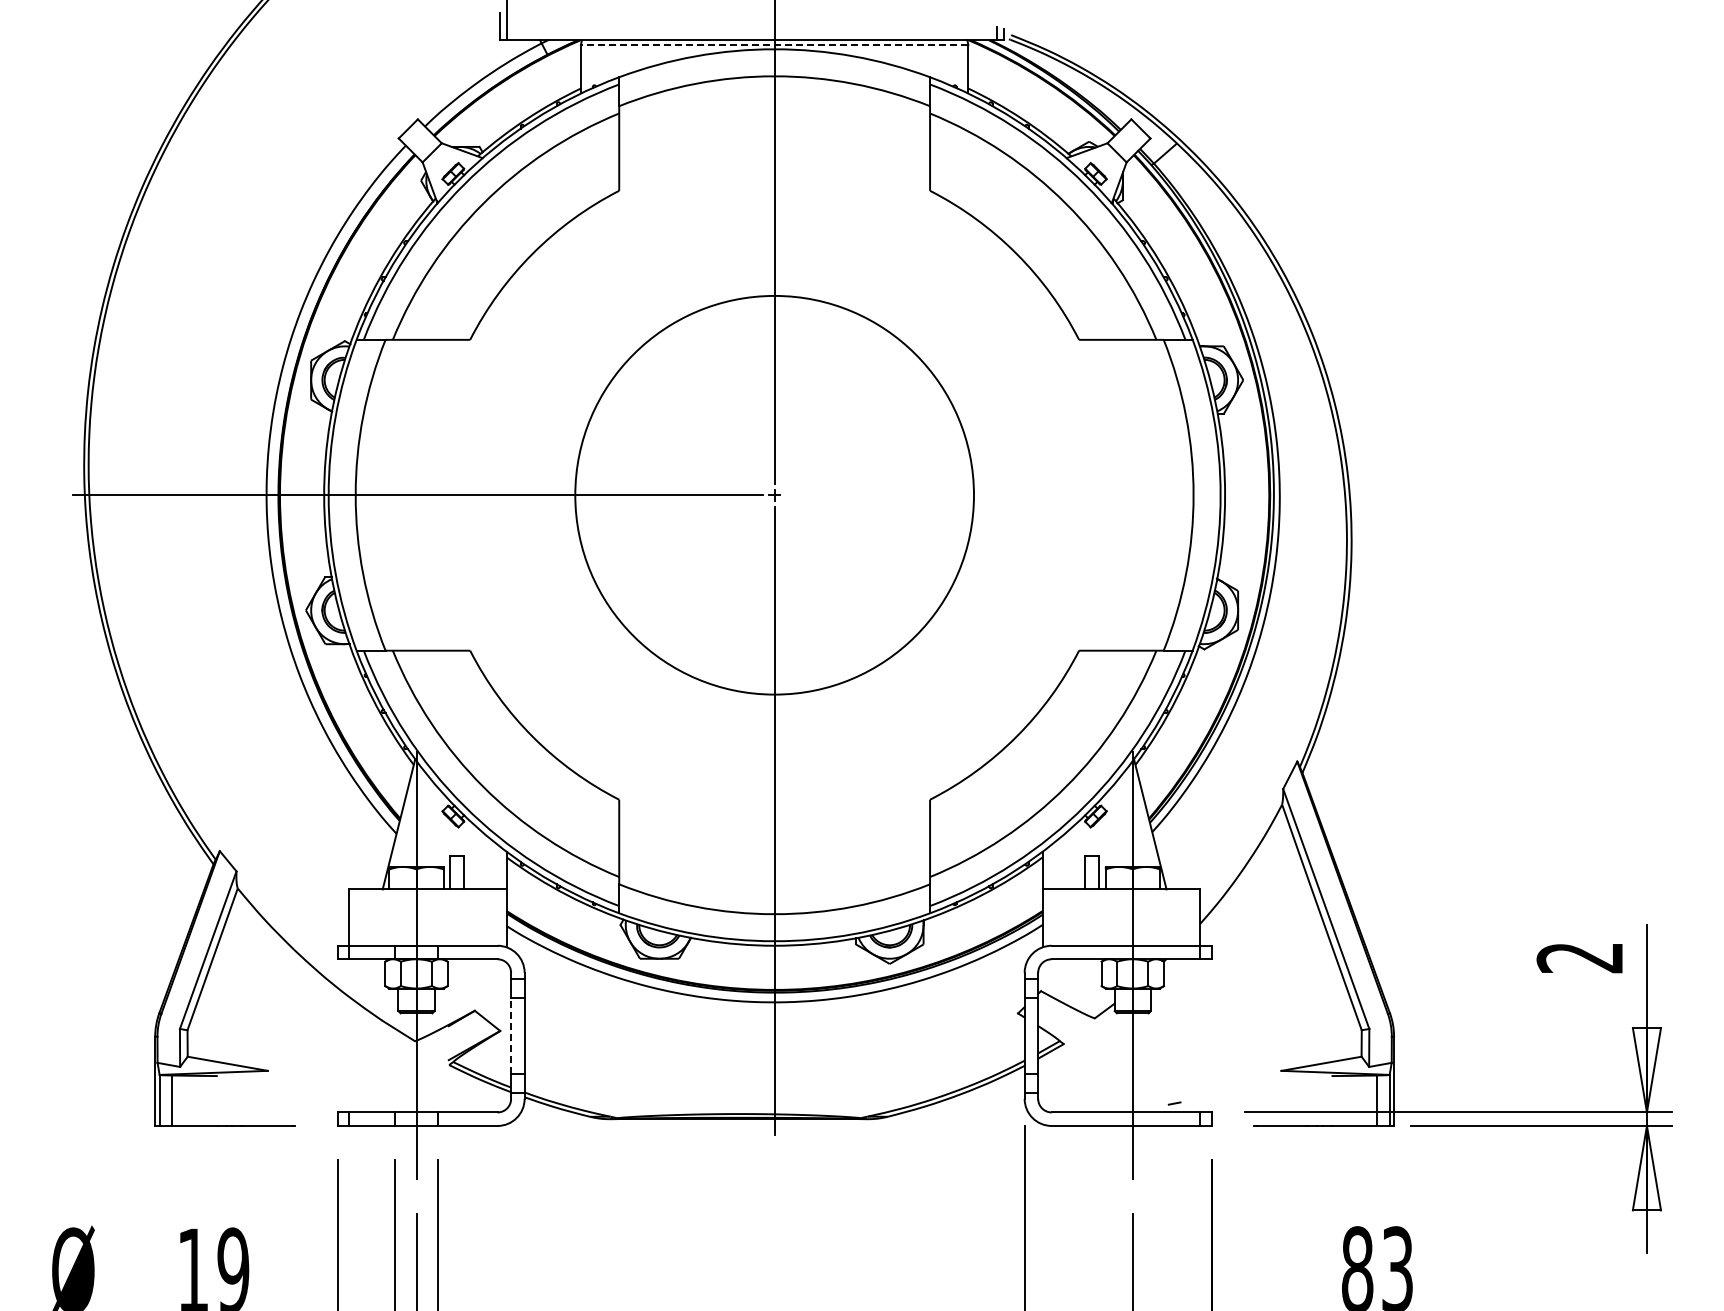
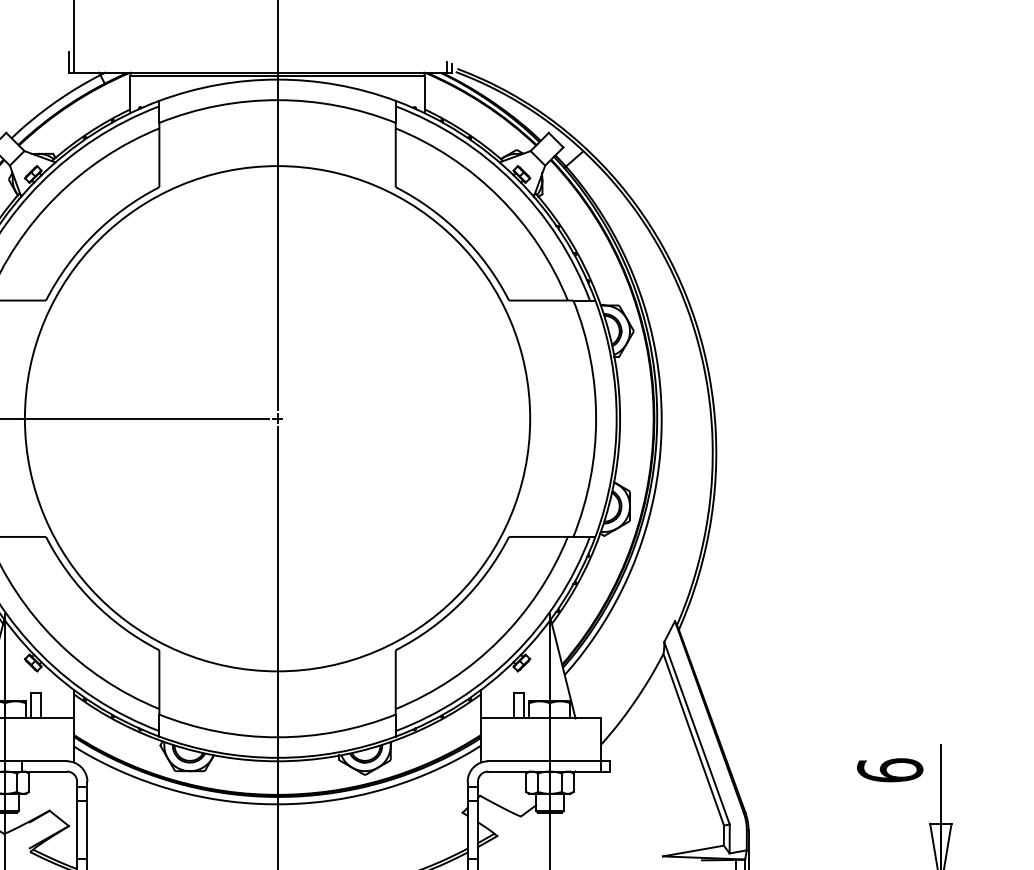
line: (774, 44) -> (277, 75), dashed -> solid
circle: (774, 495) -> (277, 418), size x1.67
text: (1580, 957) -> (890, 770), 2 -> 6
line: (511, 1035) -> (77, 829), dashed -> solid

